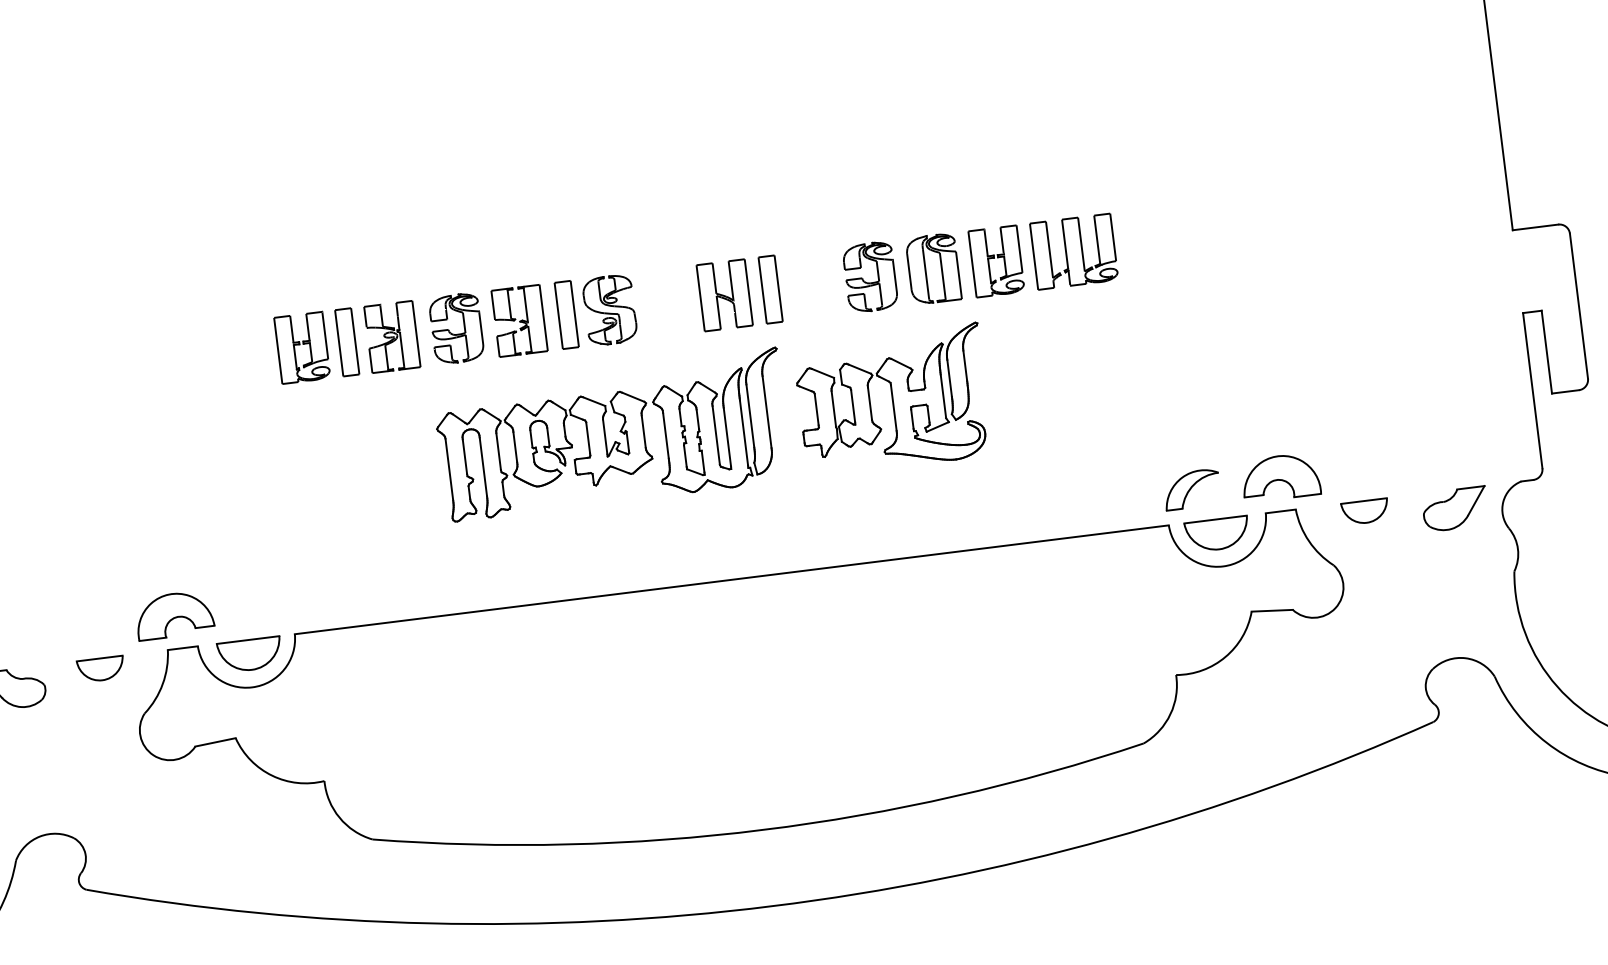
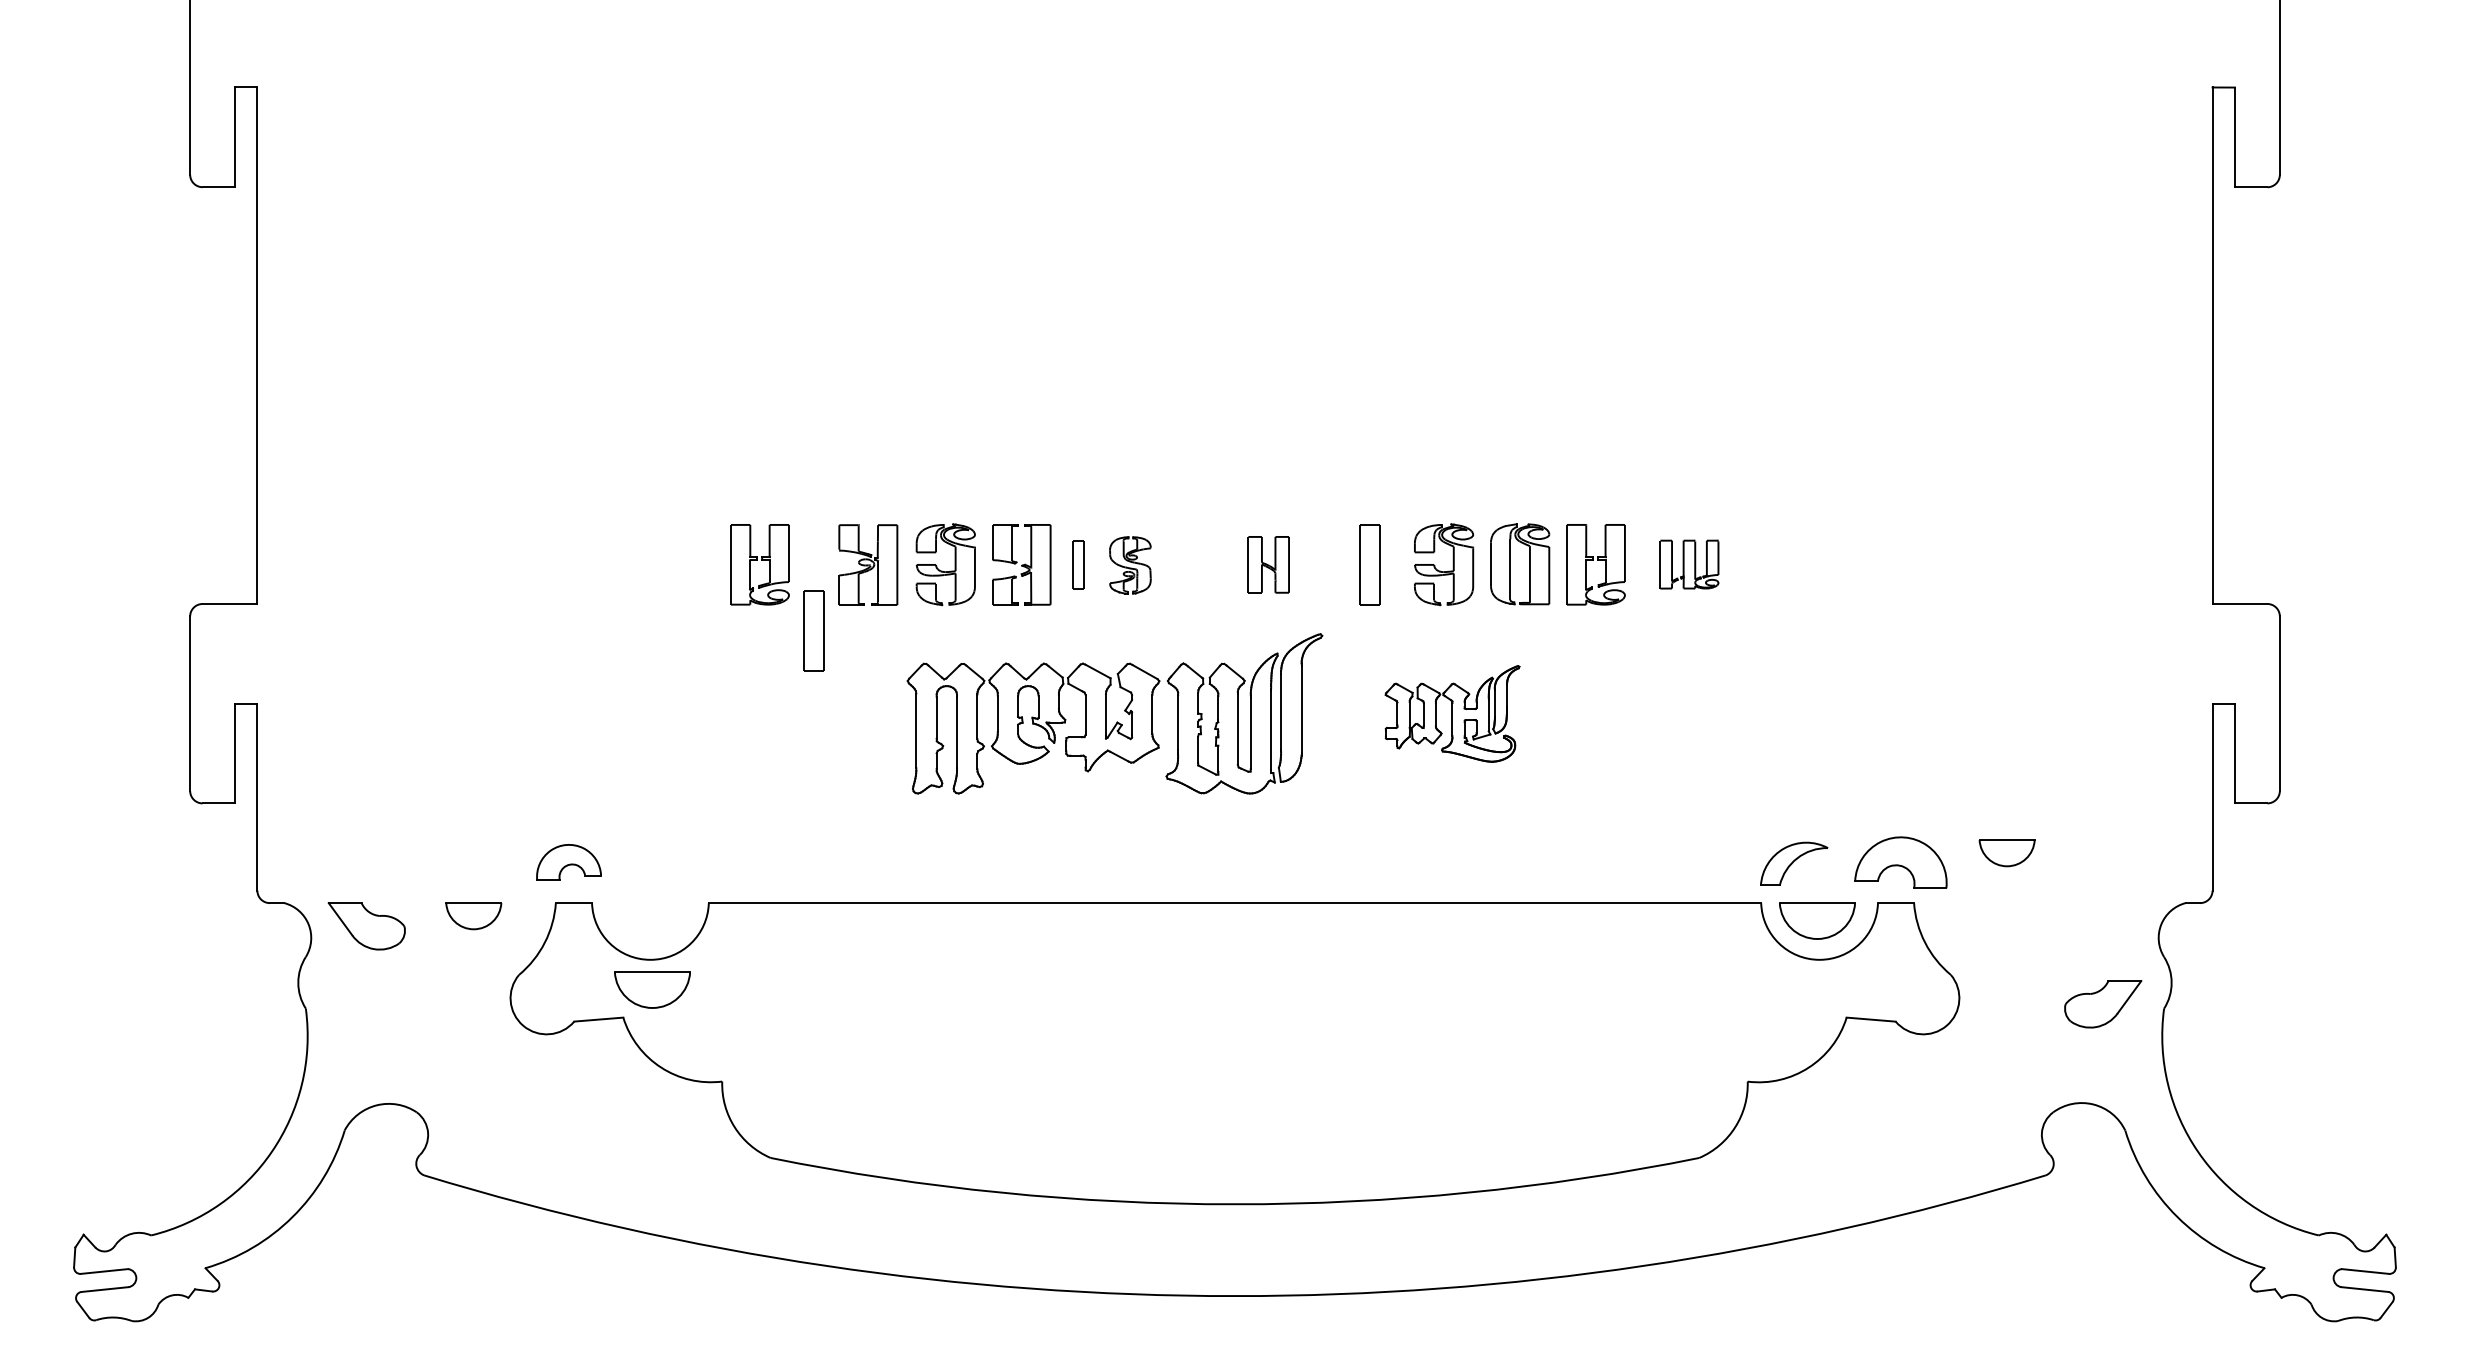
part: (1074, 251) -> (1689, 564), size x0.6
part: (770, 289) -> (1369, 564), moved
part: (724, 295) -> (1268, 564), size x0.7
part: (610, 310) -> (1130, 565), size x0.7
part: (566, 314) -> (1078, 564), size x0.6
part: (346, 342) -> (813, 630), moved
part: (892, 399) -> (1452, 713), size x0.6
part: (1455, 509) -> (2103, 1004), moved
part: (1364, 512) -> (2006, 853), moved
part: (174, 615) -> (568, 862), size x0.7
part: (249, 654) -> (652, 989), moved

